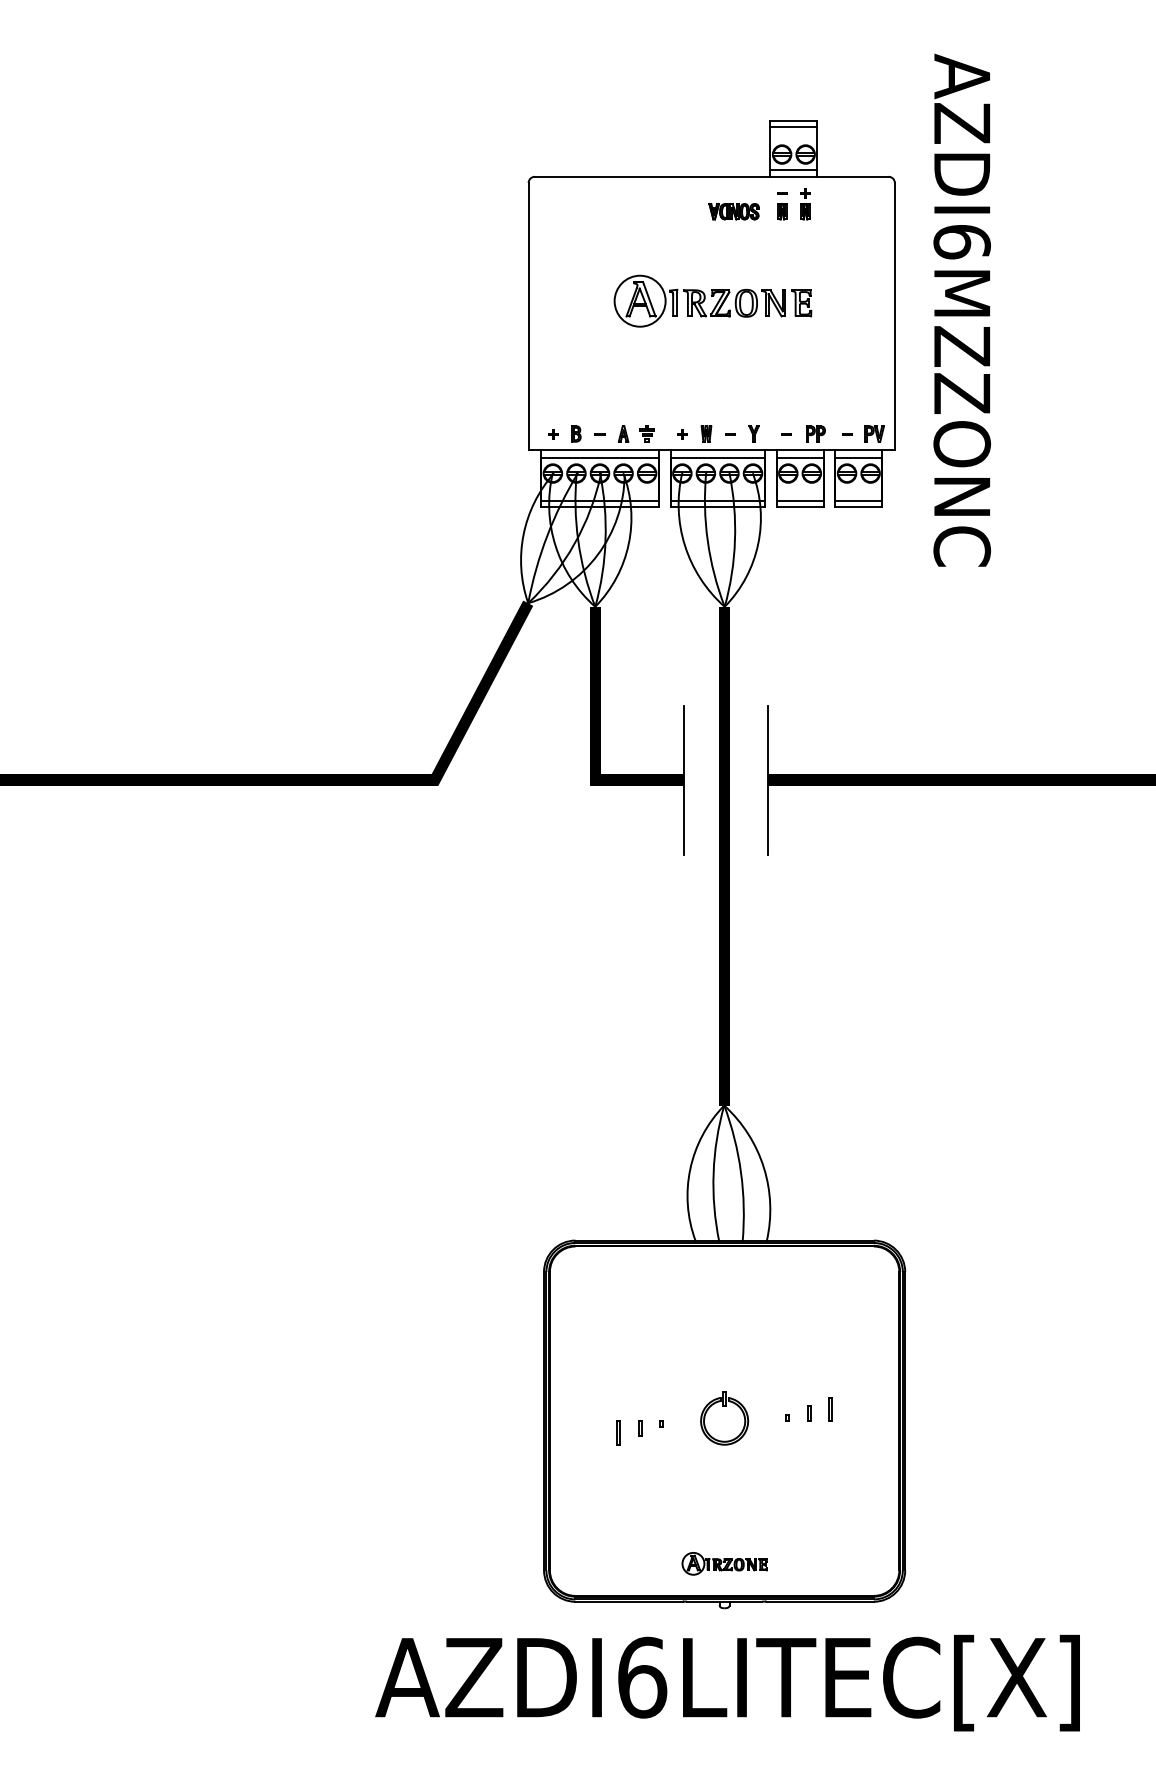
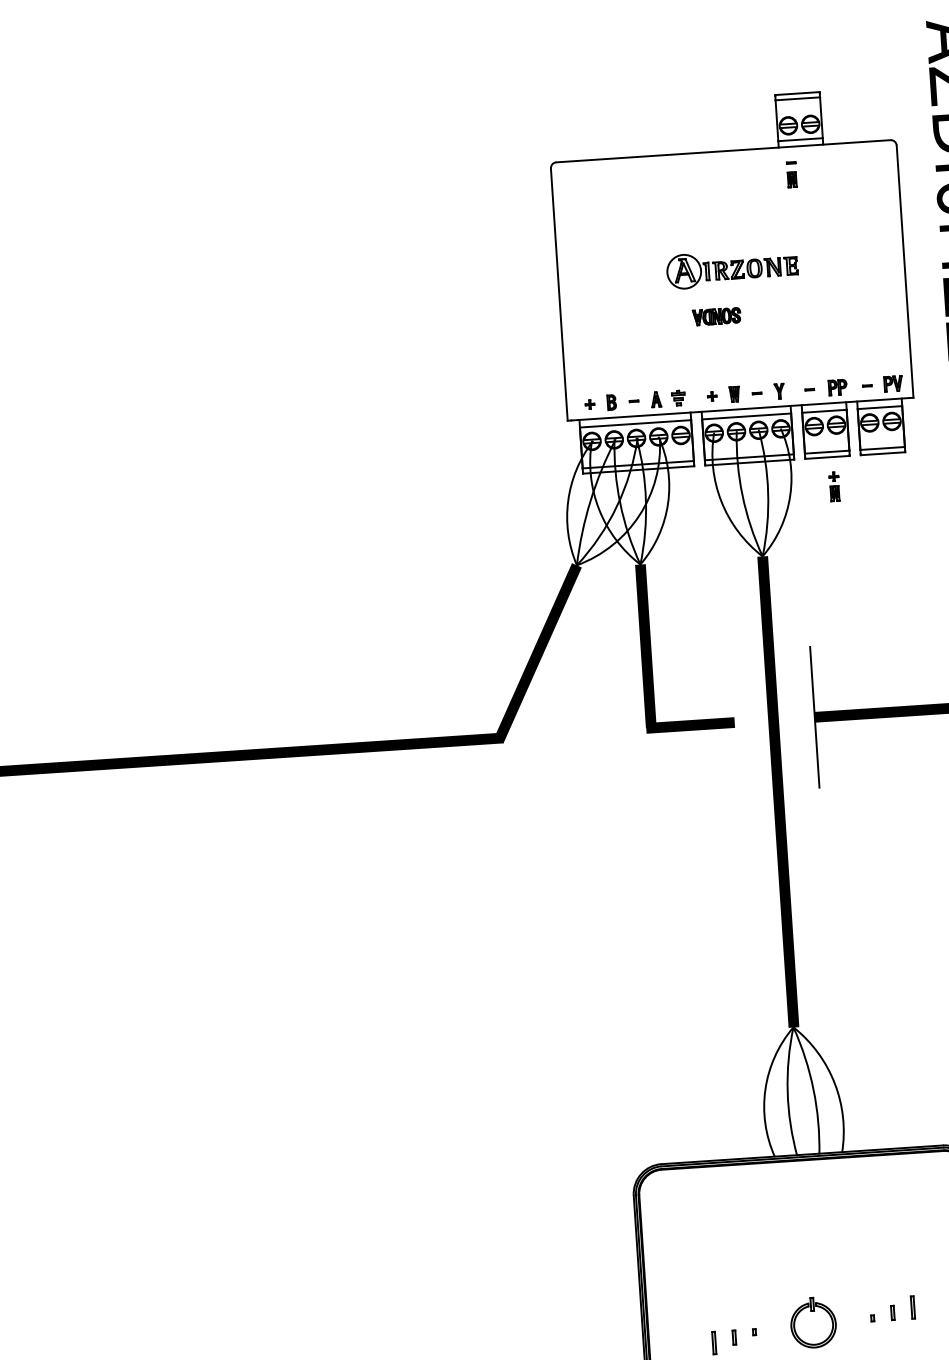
part: (805, 204) -> (834, 486), moved
part: (733, 211) -> (716, 316), moved
part: (712, 300) -> (731, 267), size x0.7
line: (683, 779) -> (734, 722), removed

